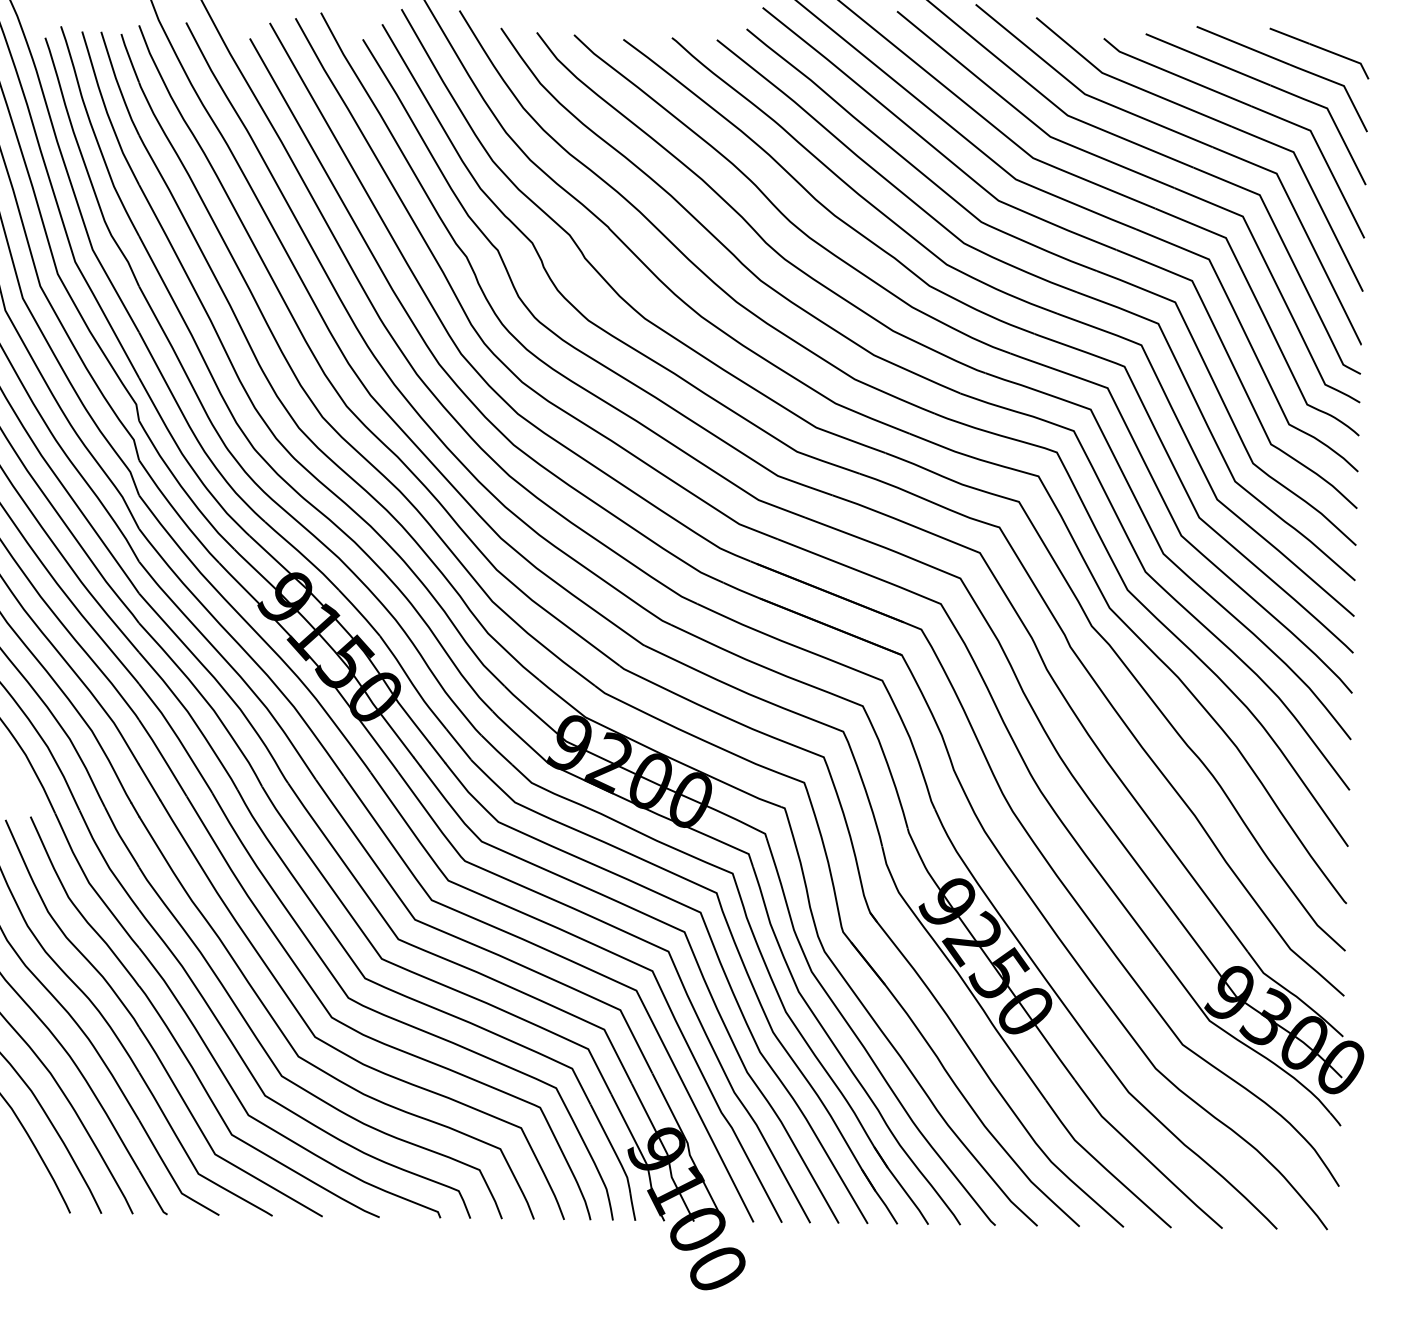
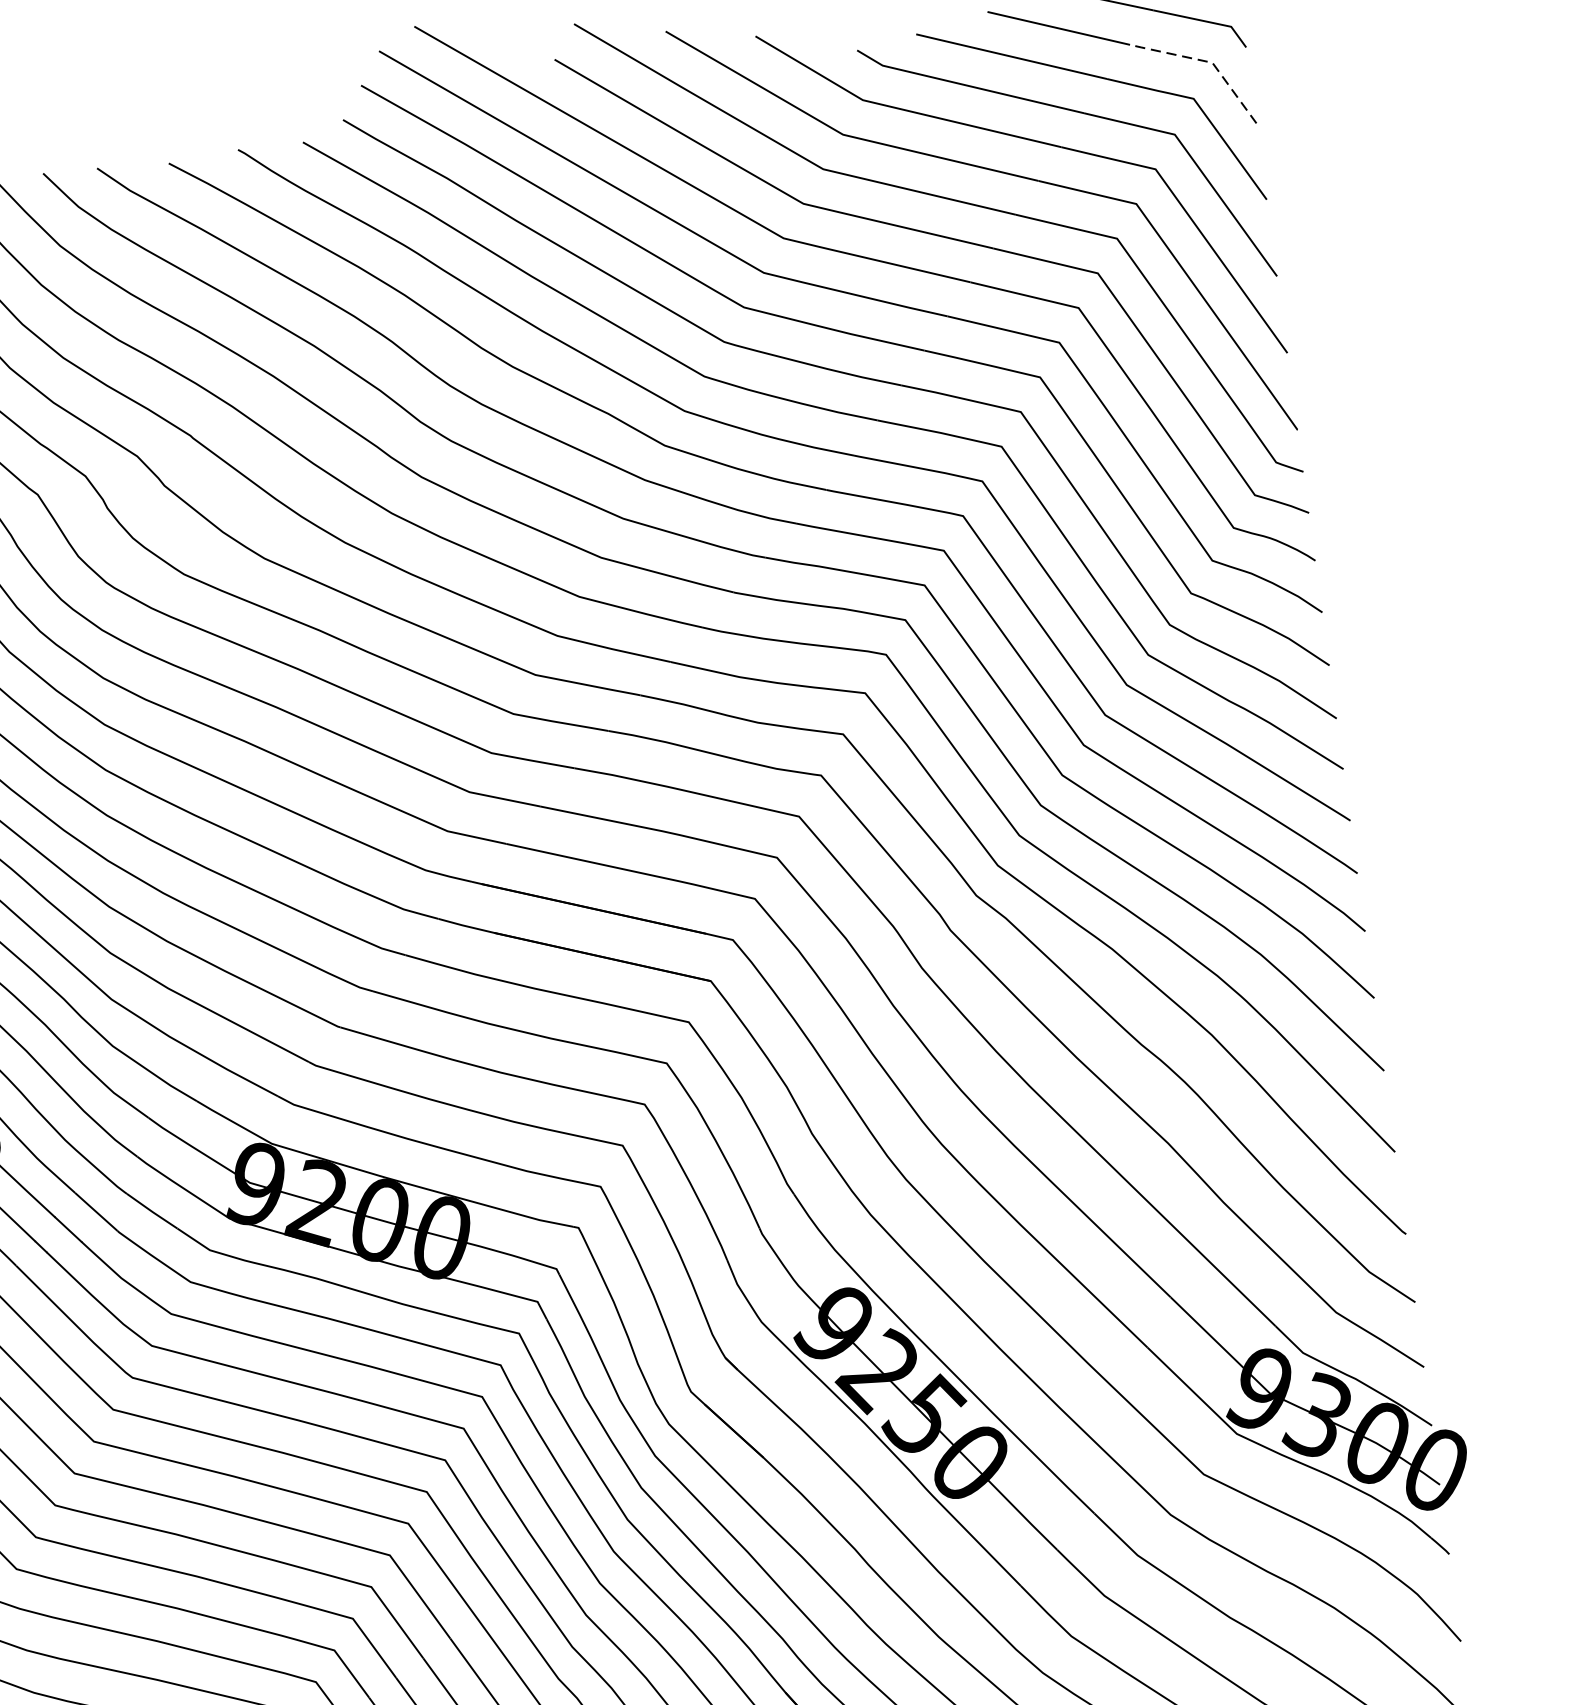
line: (1340, 84) -> (1207, 61), solid -> dashed

